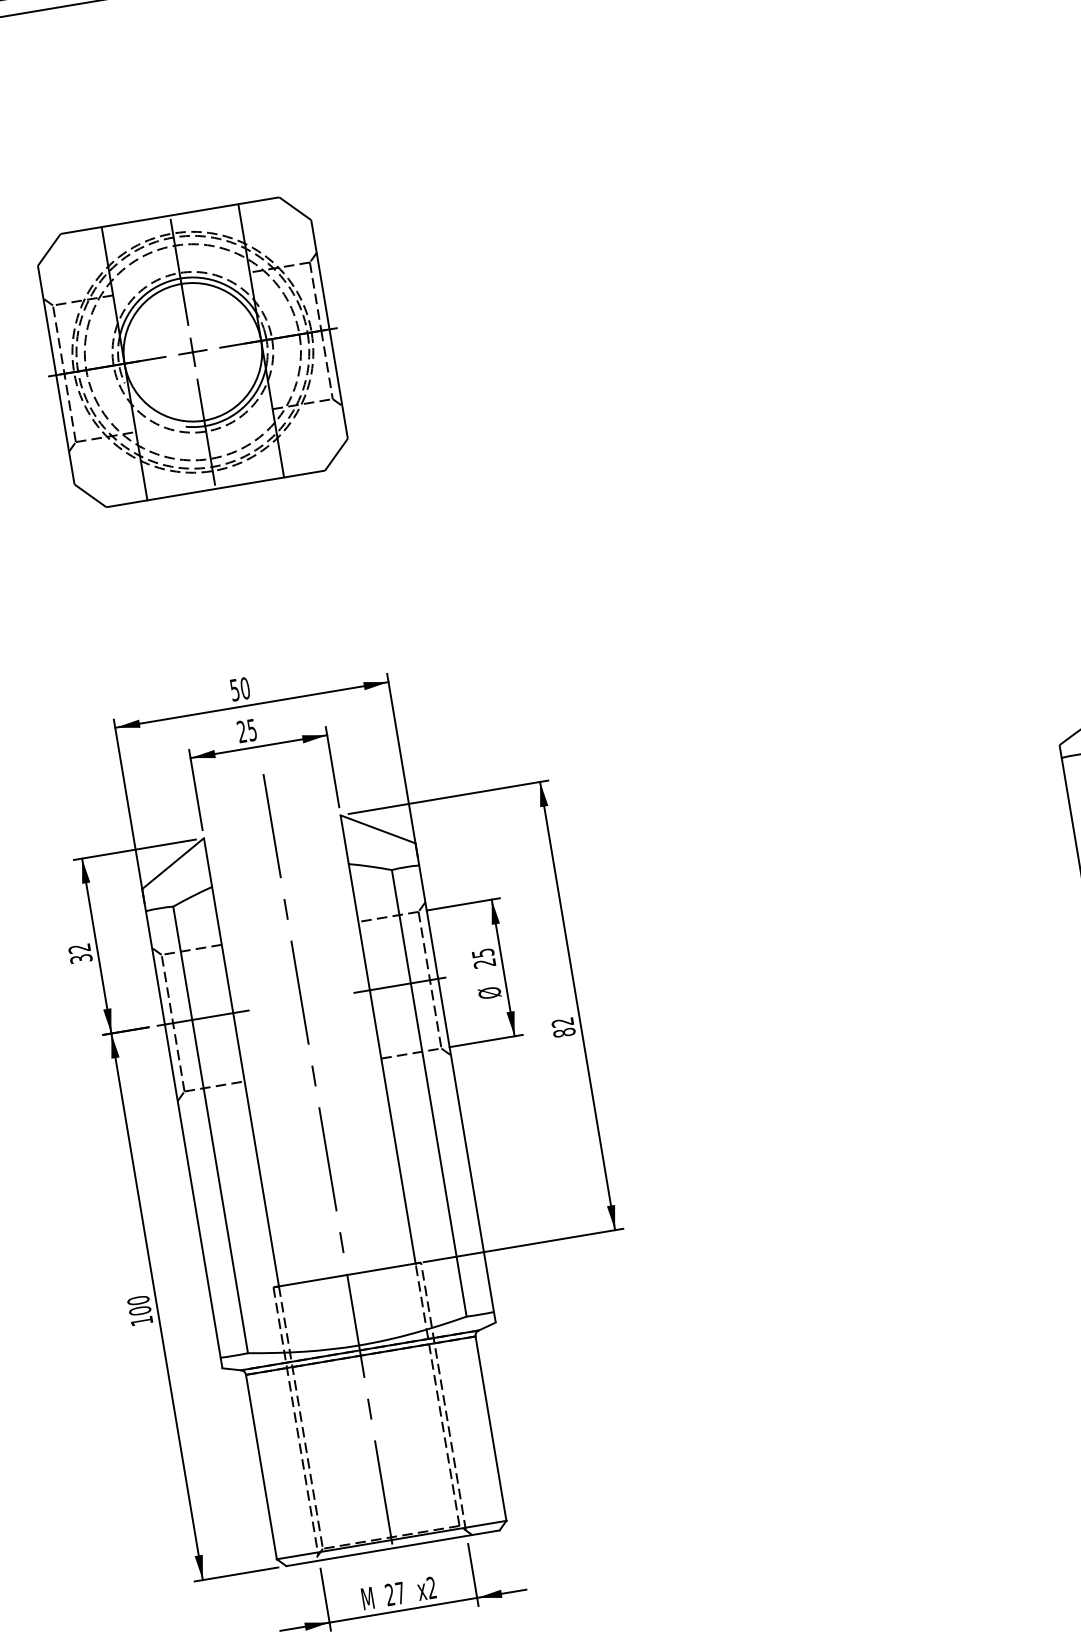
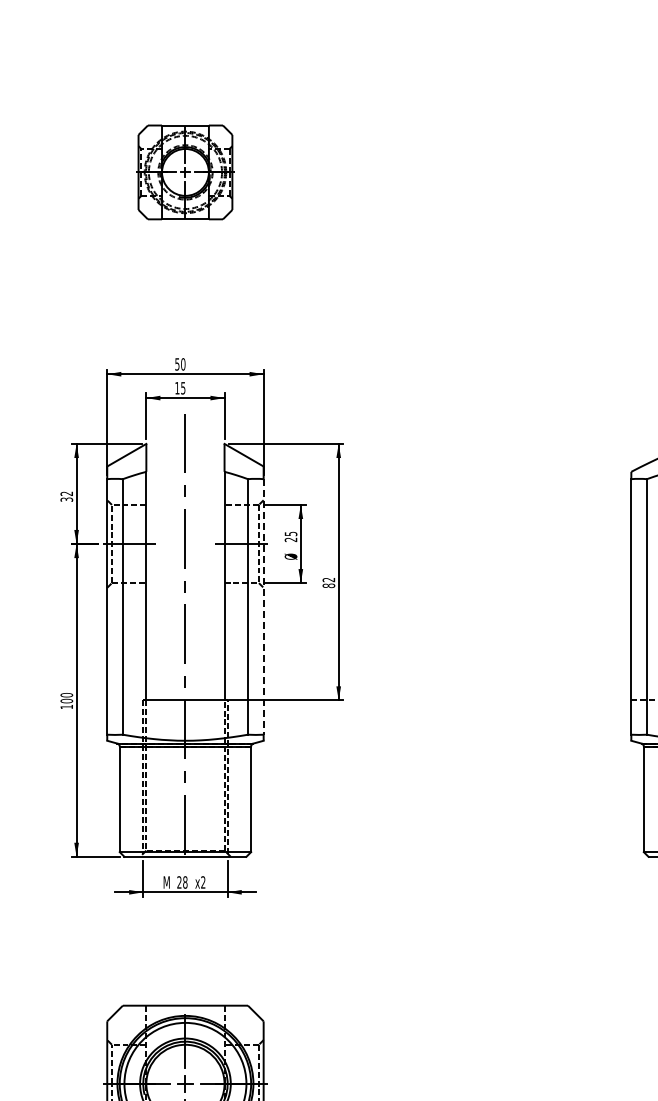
part: (192, 352) -> (185, 172), size x0.6
text: (242, 732) -> (177, 388), 25 -> 15
line: (456, 1088) -> (263, 606), solid -> dashed
text: (400, 1593) -> (185, 882), 27 -> 28

